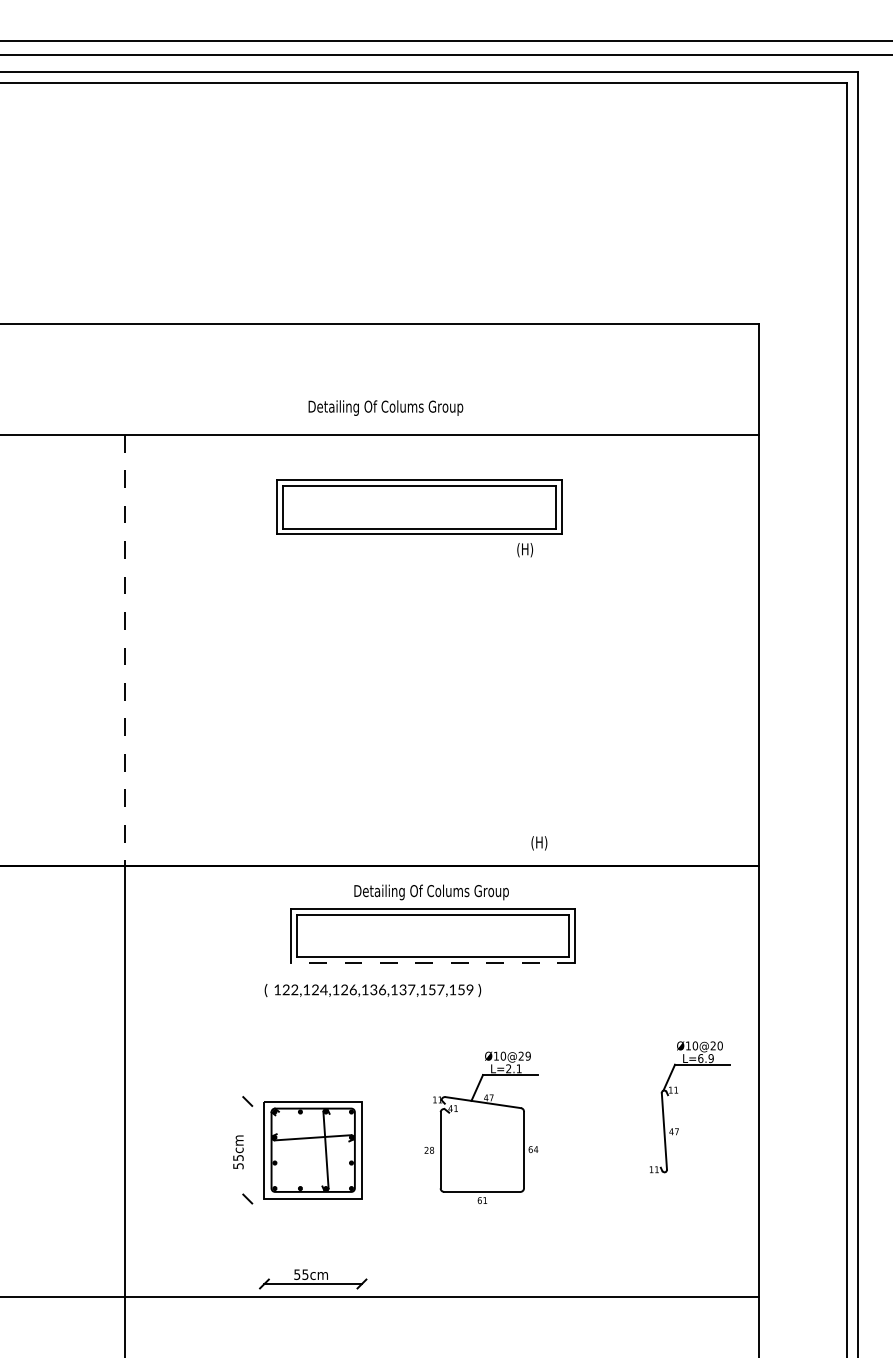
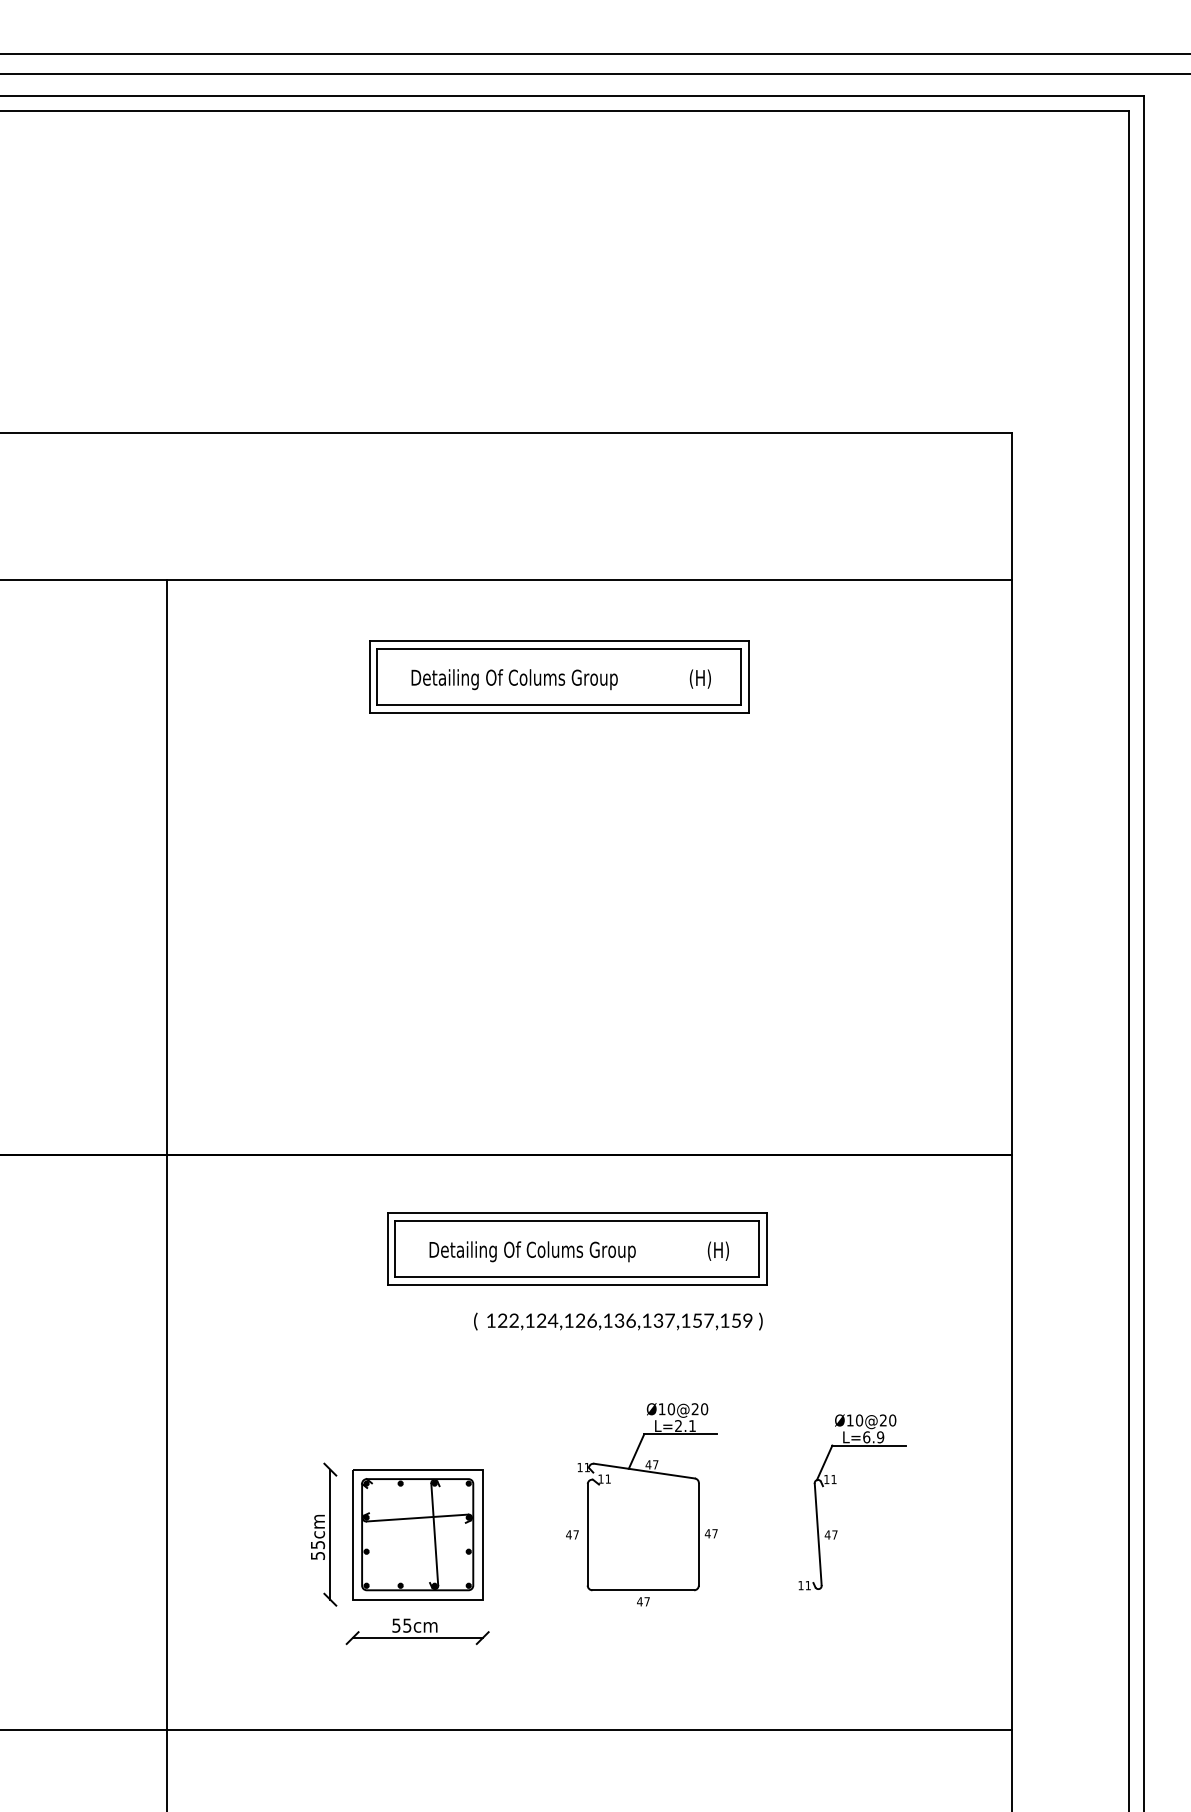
text: (385, 408) -> (514, 679), moved
text: (524, 549) -> (699, 678), moved
line: (124, 650) -> (166, 867), dashed -> solid
text: (538, 842) -> (717, 1250), moved
text: (431, 892) -> (532, 1251), moved
line: (433, 963) -> (577, 1285), dashed -> solid
text: (373, 990) -> (618, 1321), moved
text: (528, 1056) -> (704, 1409), Ø10@29 -> Ø10@20
part: (677, 1093) -> (835, 1484), moved
text: (450, 1108) -> (600, 1478), 41 -> 11
text: (532, 1149) -> (710, 1533), 64 -> 47
line: (247, 1150) -> (330, 1534), added
text: (429, 1150) -> (572, 1534), 28 -> 47
text: (482, 1200) -> (643, 1601), 61 -> 47
part: (313, 1279) -> (417, 1631), moved

